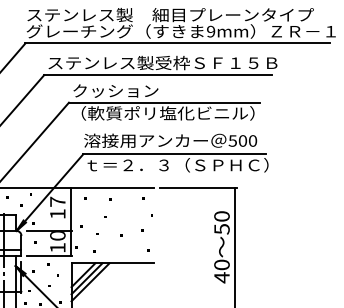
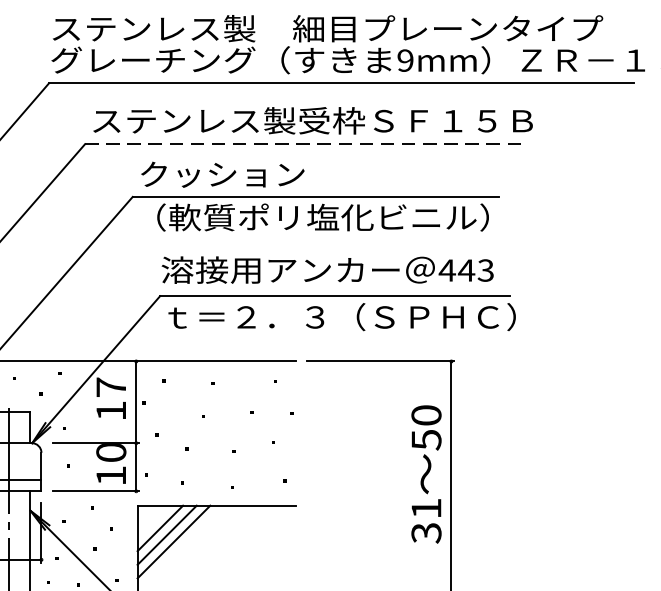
line: (158, 75) -> (304, 144), solid -> dashed
text: (242, 140) -> (465, 269), 500 -> 443
text: (221, 271) -> (425, 521), 40 -> 31

